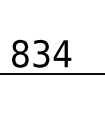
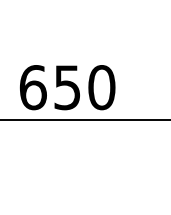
text: (41, 53) -> (67, 87), 834 -> 650

